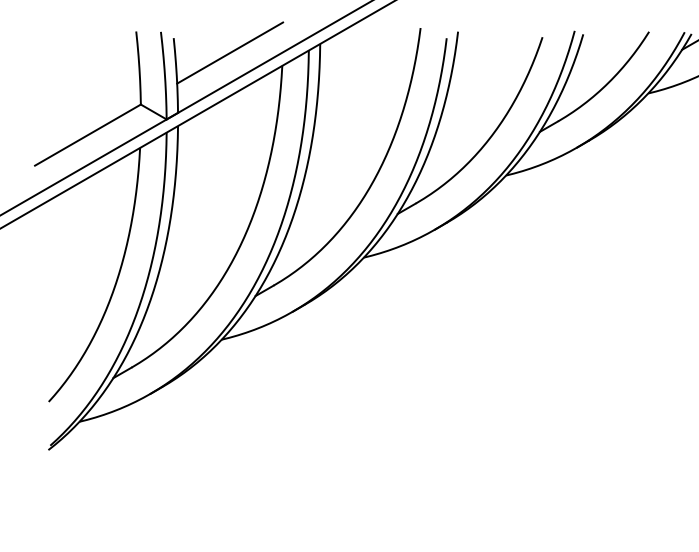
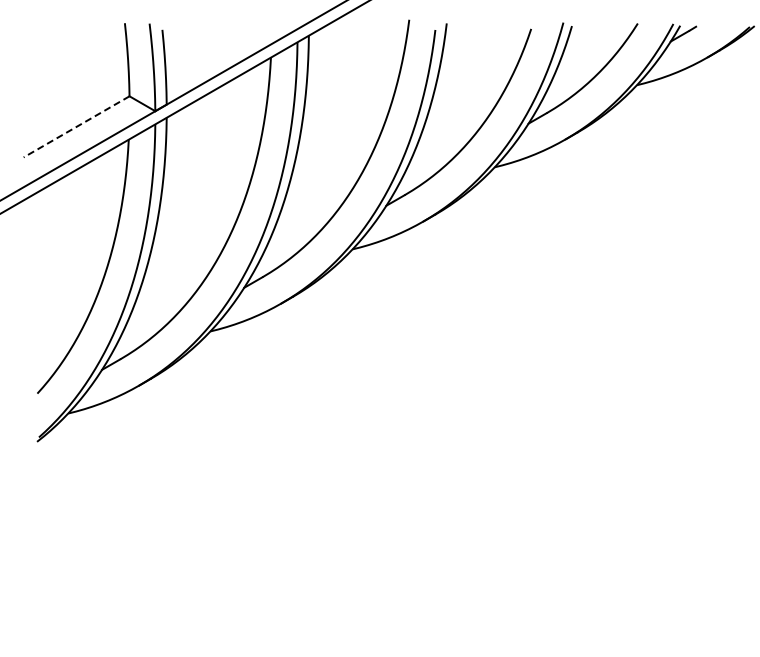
line: (229, 52) -> (218, 44), removed
line: (87, 135) -> (76, 127), solid -> dashed

